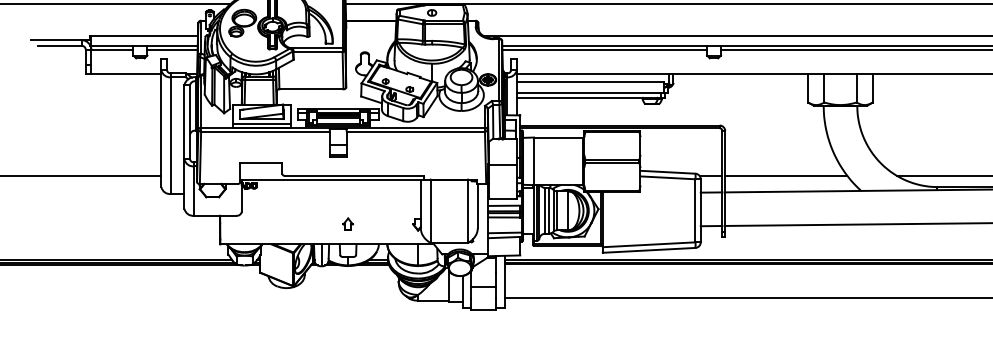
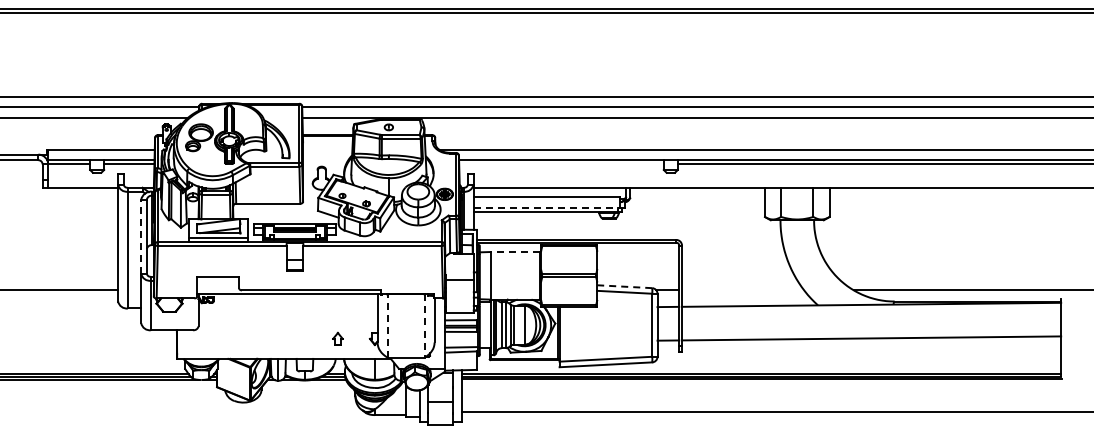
line: (604, 50) -> (561, 164), removed
line: (590, 93) -> (547, 207), solid -> dashed
line: (184, 122) -> (141, 236), solid -> dashed
line: (557, 138) -> (514, 252), solid -> dashed
line: (667, 172) -> (624, 286), solid -> dashed
line: (786, 176) -> (743, 290), removed
line: (430, 212) -> (387, 326), solid -> dashed
line: (467, 212) -> (424, 326), solid -> dashed
part: (347, 224) -> (337, 338), moved

